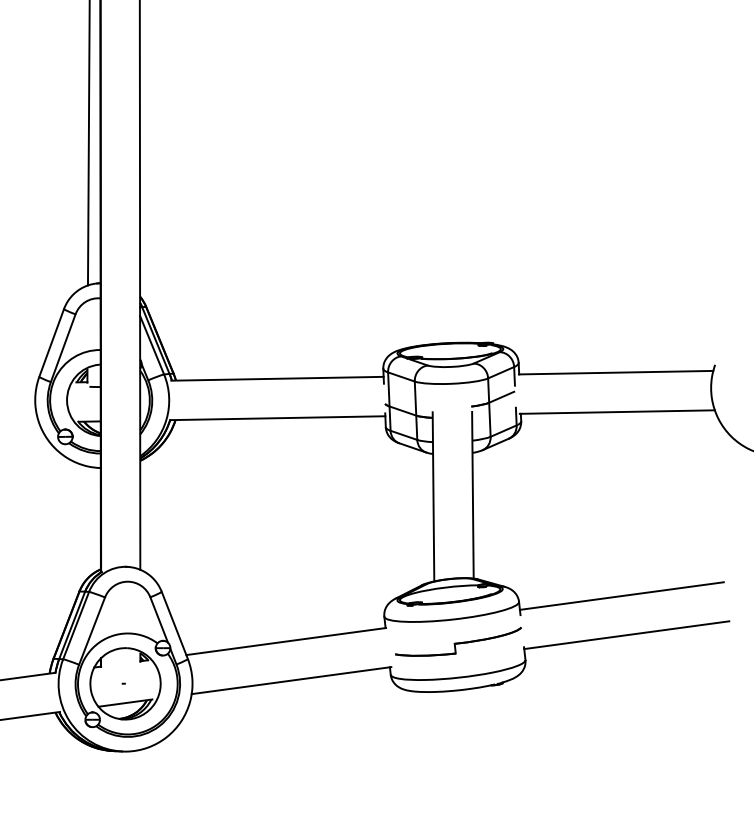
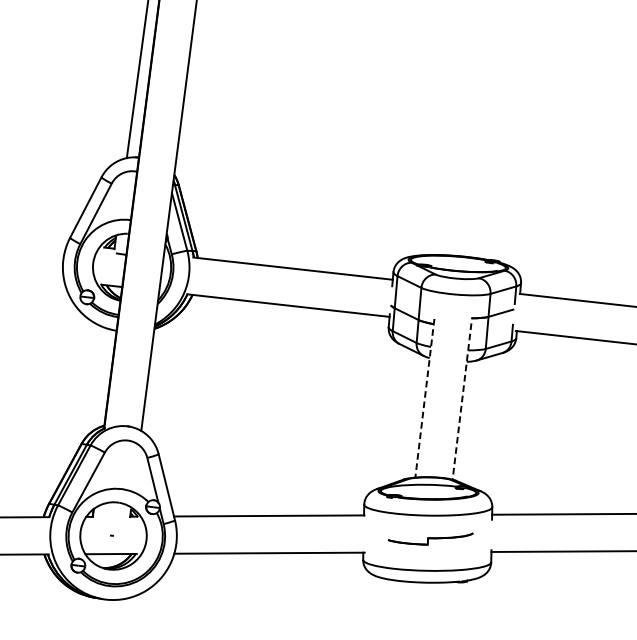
line: (472, 495) -> (461, 401), solid -> dashed
line: (433, 496) -> (424, 397), solid -> dashed
part: (458, 641) -> (430, 536), size x0.7

